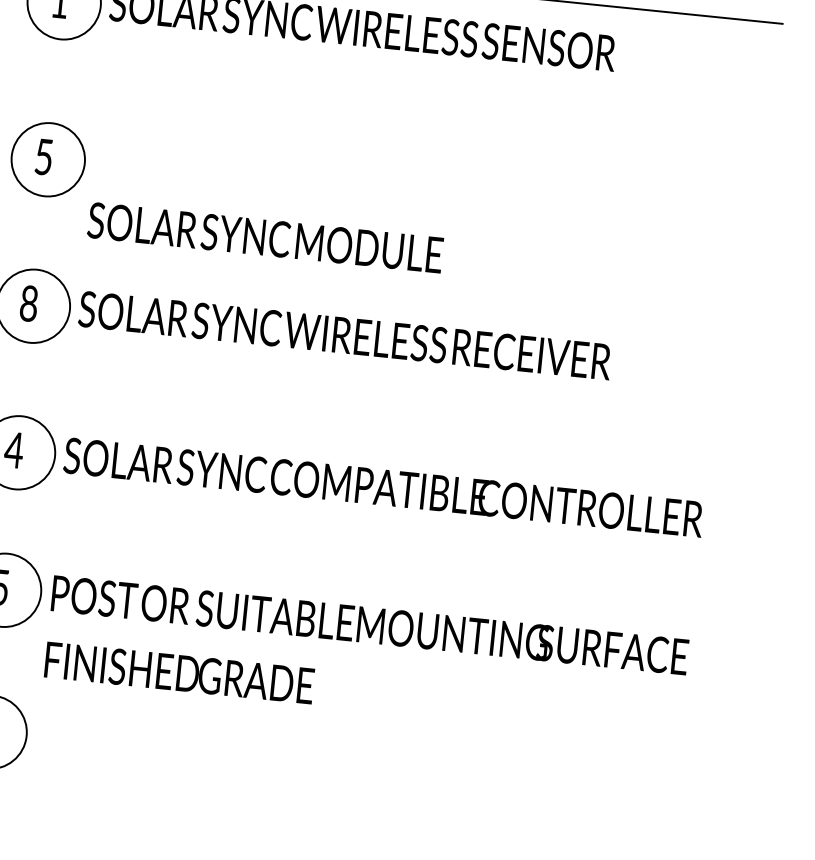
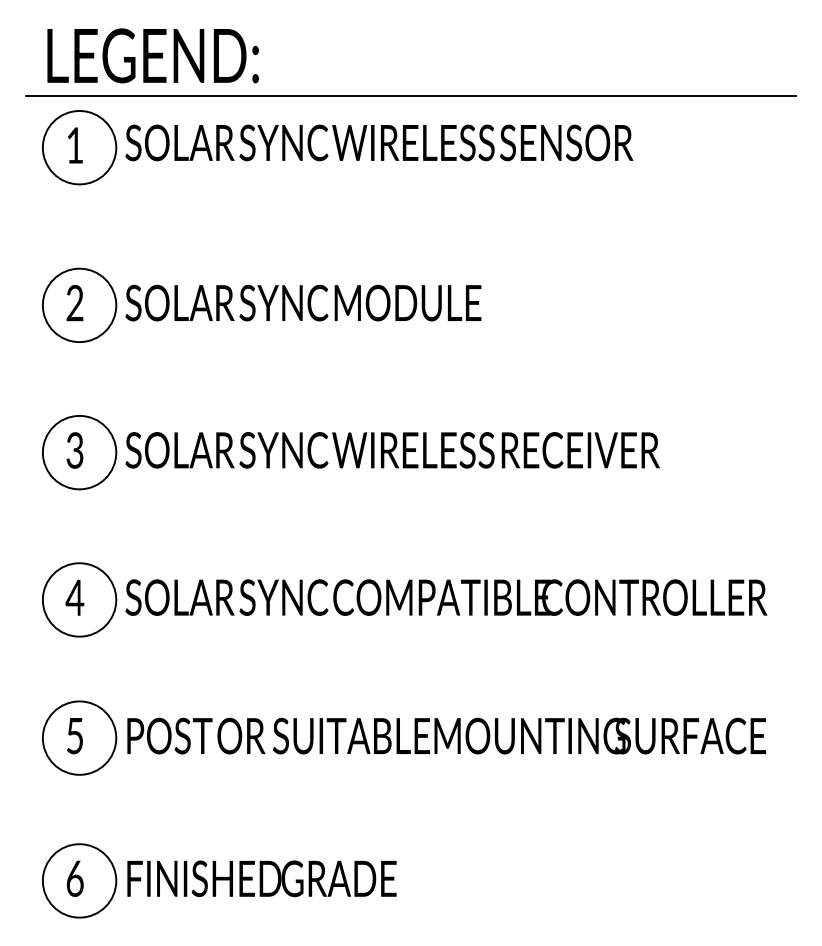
text: (43, 156) -> (74, 302), 5 -> 2
text: (265, 237) -> (303, 302), moved
text: (28, 303) -> (74, 450), 8 -> 3
text: (179, 672) -> (261, 878), moved

